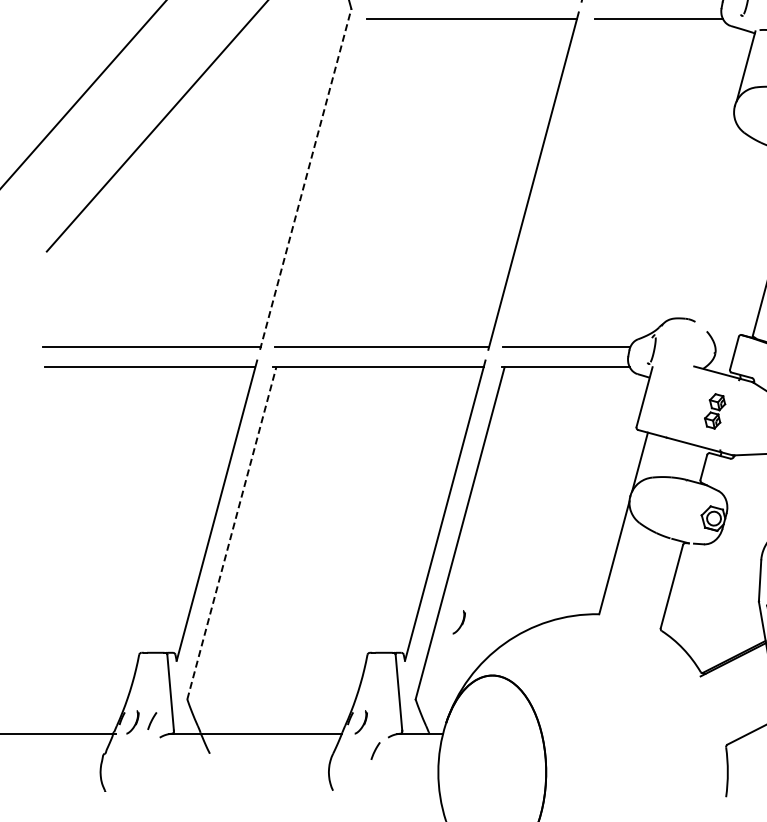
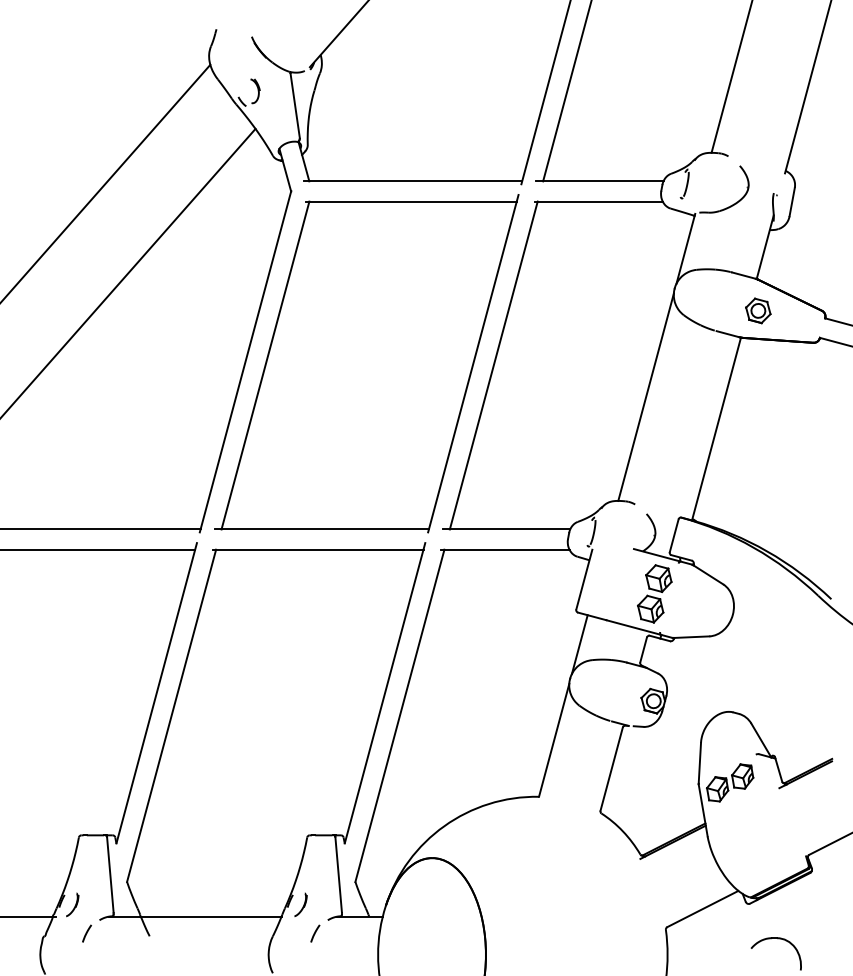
line: (305, 178) -> (245, 361), dashed -> solid
line: (325, 182) -> (265, 365), added
line: (553, 182) -> (493, 365), added
line: (705, 213) -> (645, 396), added
part: (714, 410) -> (654, 593), size x1.67
line: (231, 532) -> (171, 715), dashed -> solid
part: (458, 621) -> (398, 804), removed
line: (151, 720) -> (86, 933), moved

